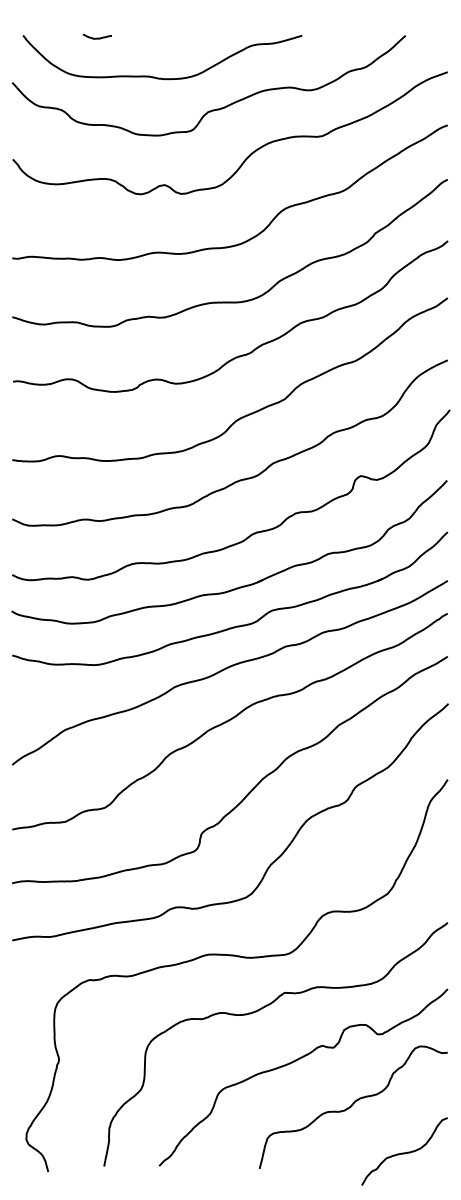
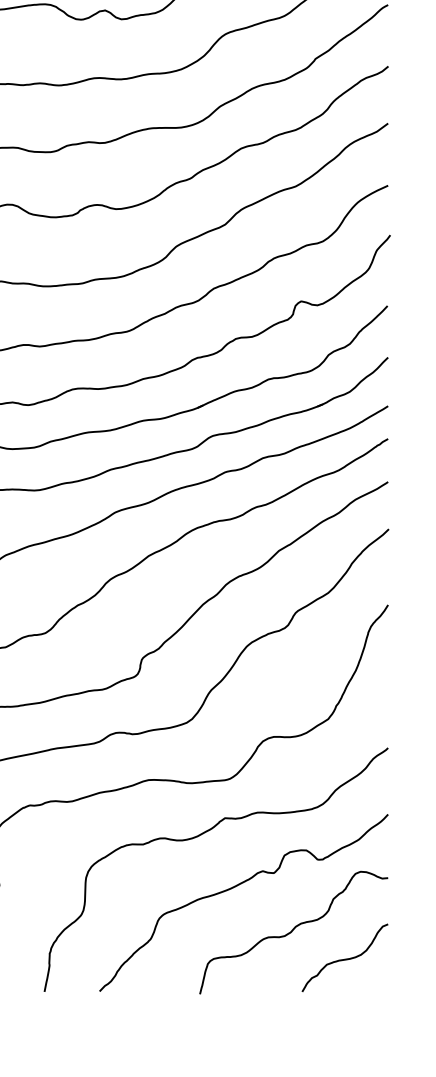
curve: (404, 1152) -> (344, 958), moved

